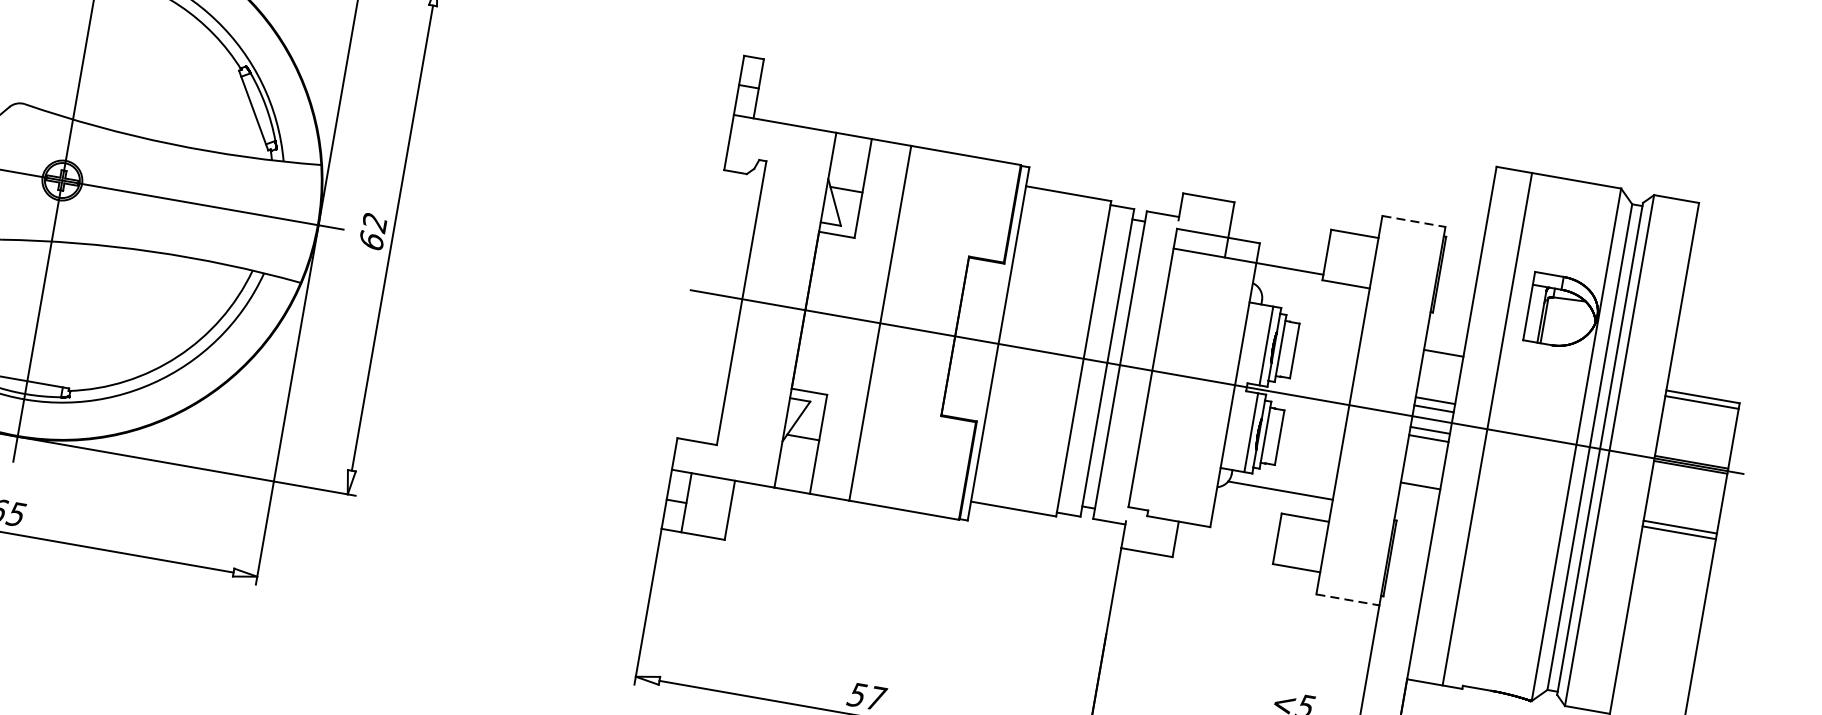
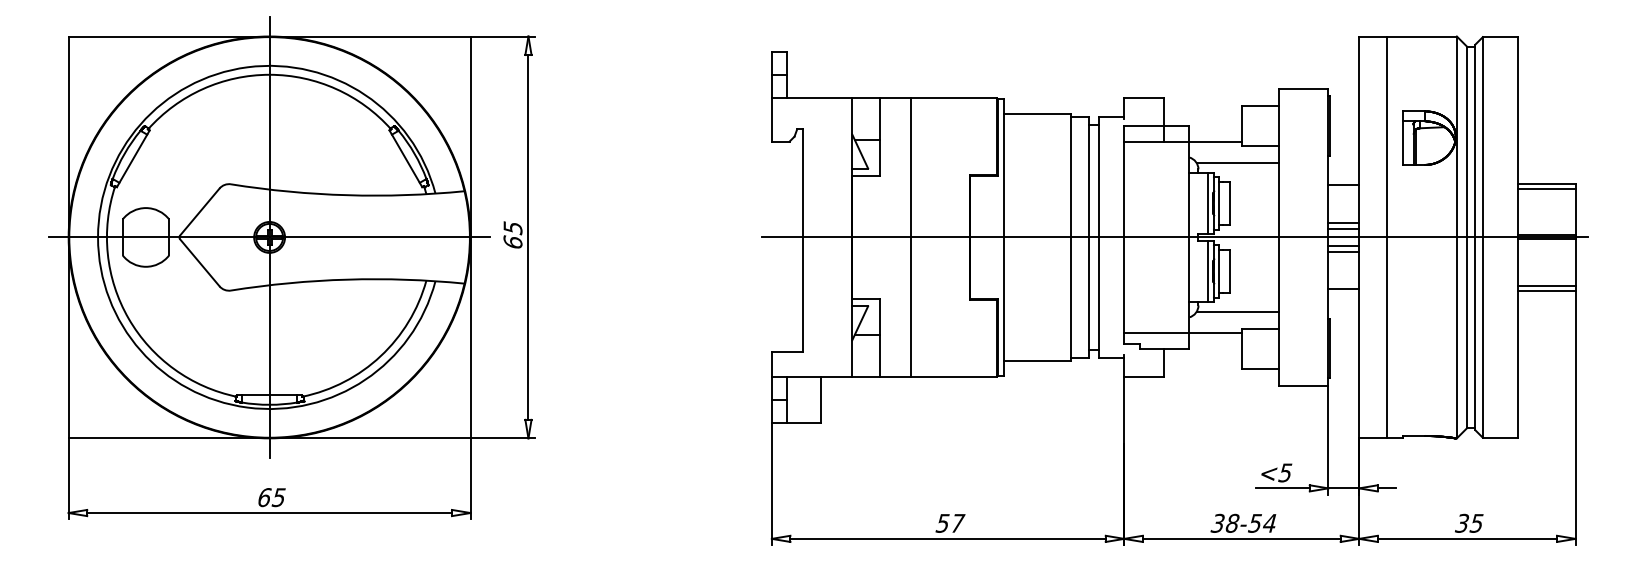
line: (1413, 221) -> (1303, 89), dashed -> solid
text: (374, 223) -> (512, 228), 62 -> 65
line: (1313, 301) -> (1237, 163), added
line: (1205, 506) -> (1182, 333), added
line: (1347, 599) -> (1303, 385), dashed -> solid

